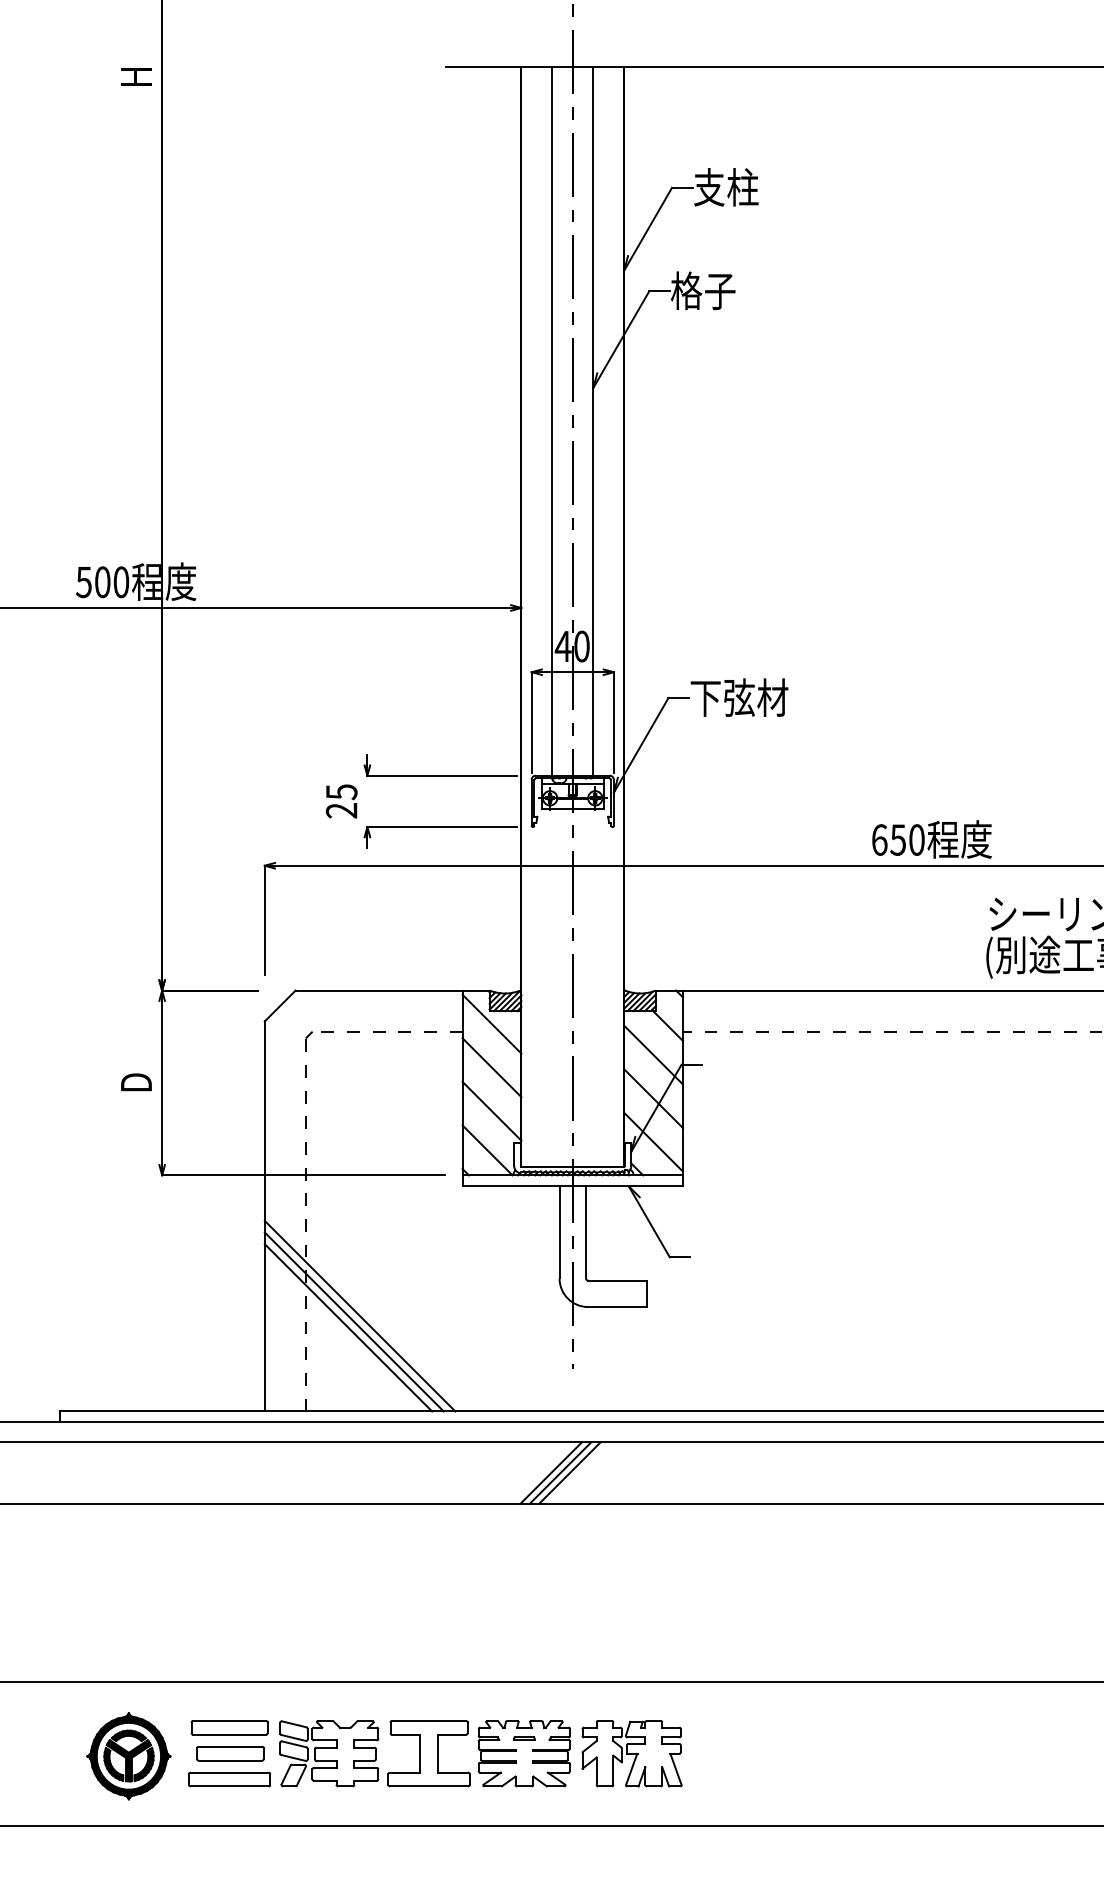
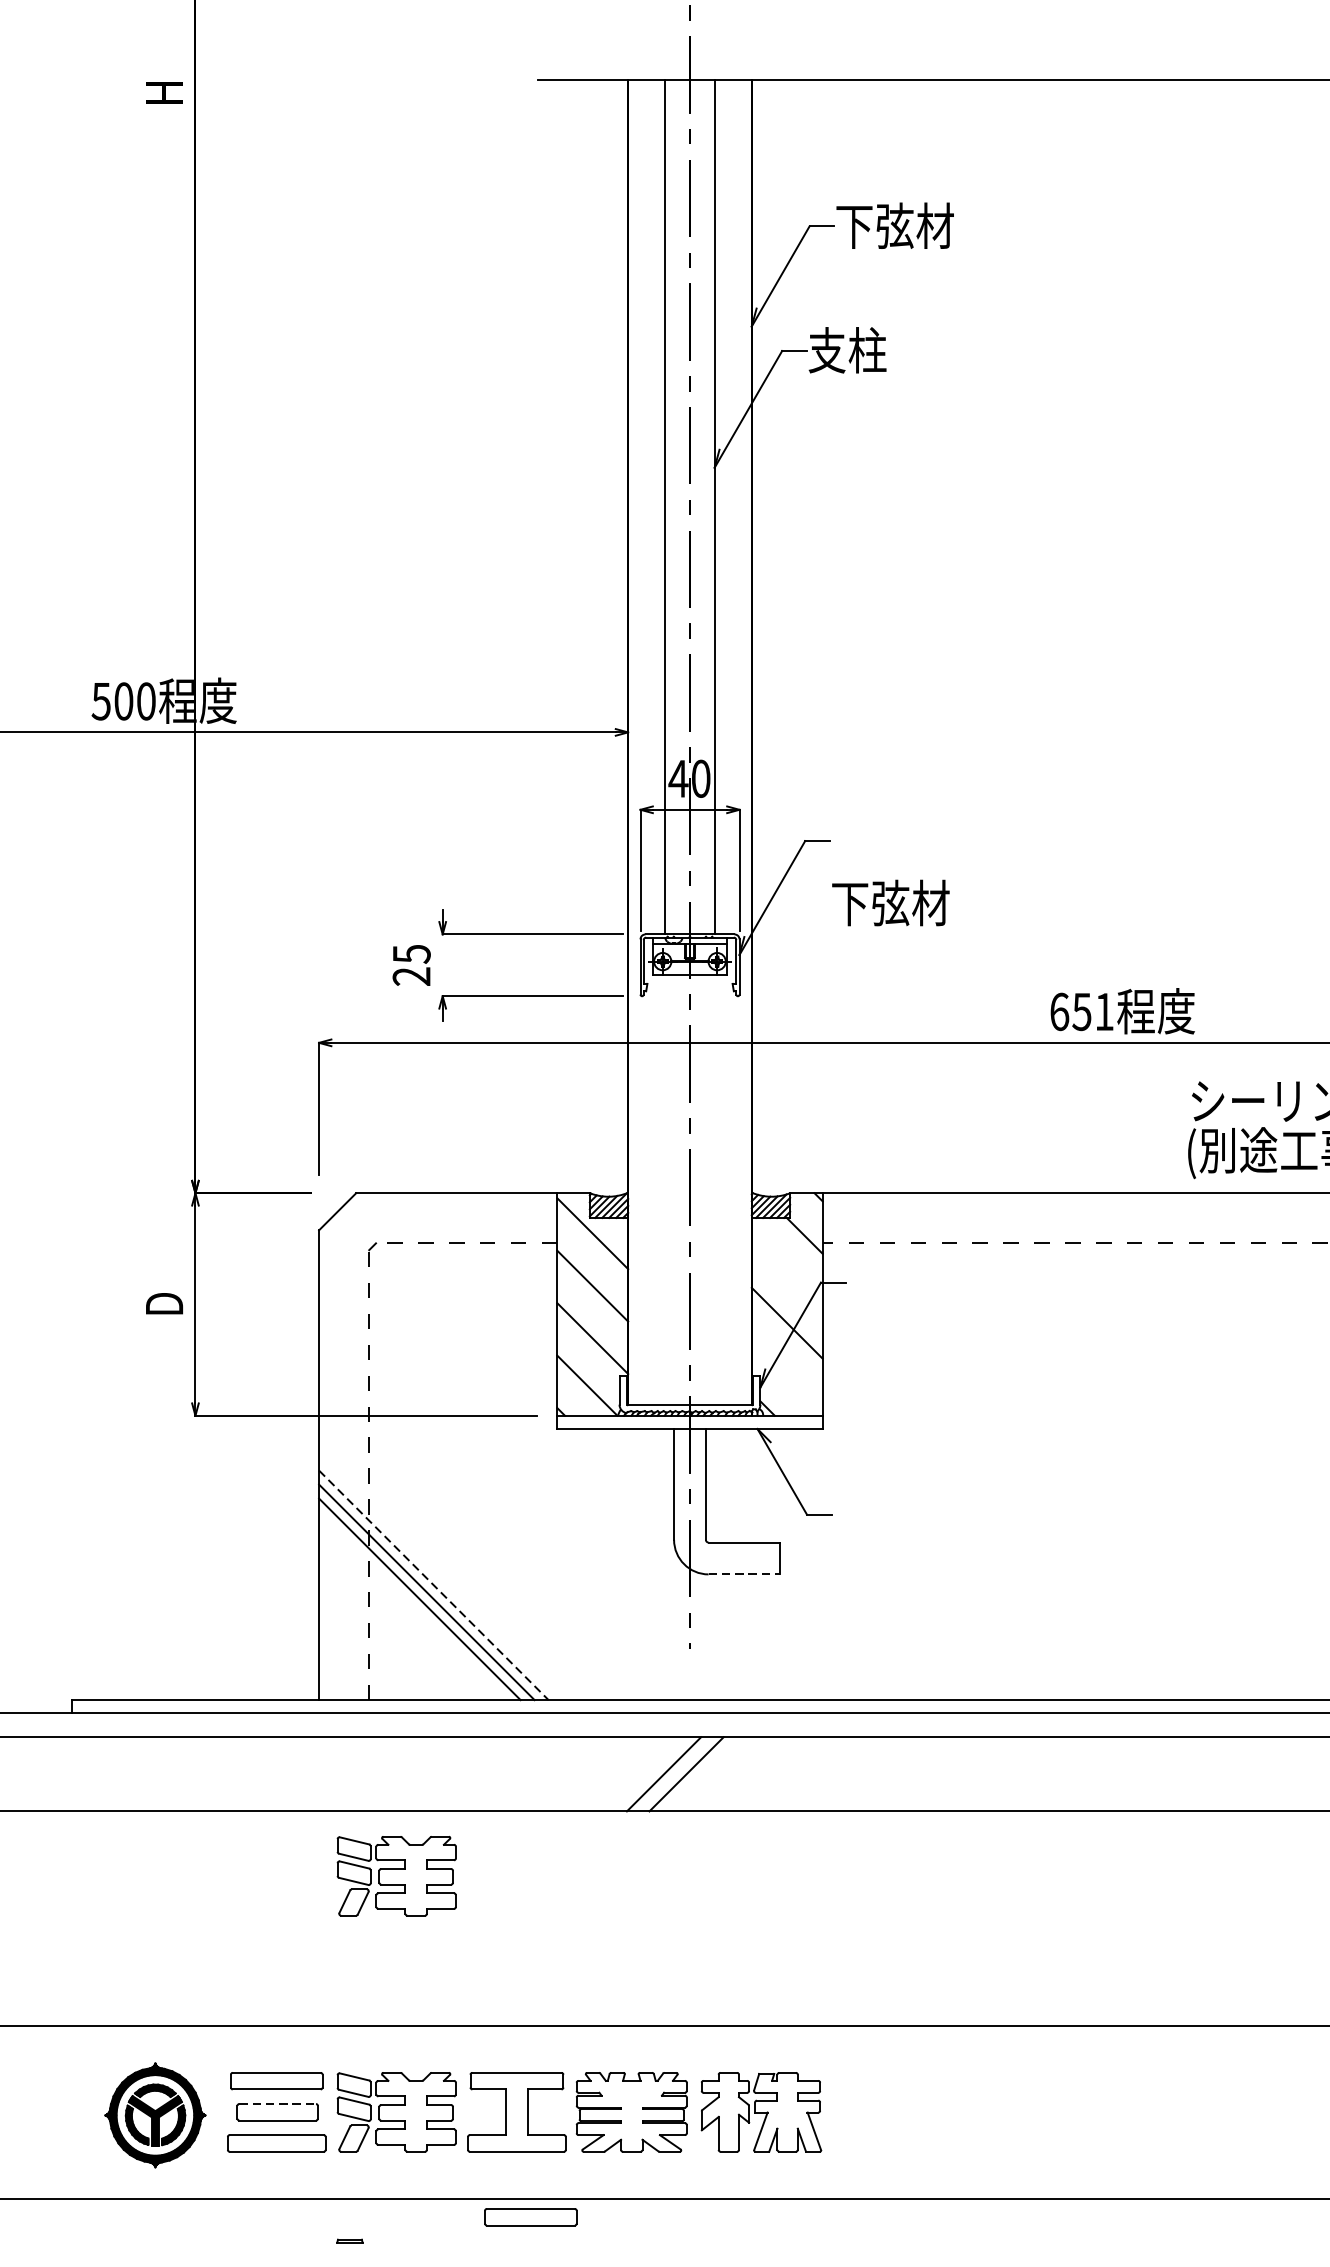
text: (742, 187) -> (894, 225), 支柱 -> 下弦材
text: (703, 290) -> (847, 350), 格子 -> 支柱
text: (739, 697) -> (890, 902), moved
text: (916, 839) -> (1104, 1011), 650 -> 651
line: (653, 1054) -> (787, 1270), removed
line: (653, 1141) -> (787, 1374), removed
line: (618, 1307) -> (745, 1574), solid -> dashed
line: (360, 1316) -> (434, 1585), solid -> dashed
line: (560, 1472) -> (675, 1773), removed
part: (329, 1557) -> (397, 1876), added
line: (523, 1737) -> (348, 2239), moved
line: (230, 1746) -> (277, 2103), solid -> dashed
part: (440, 1840) -> (530, 2216), added

